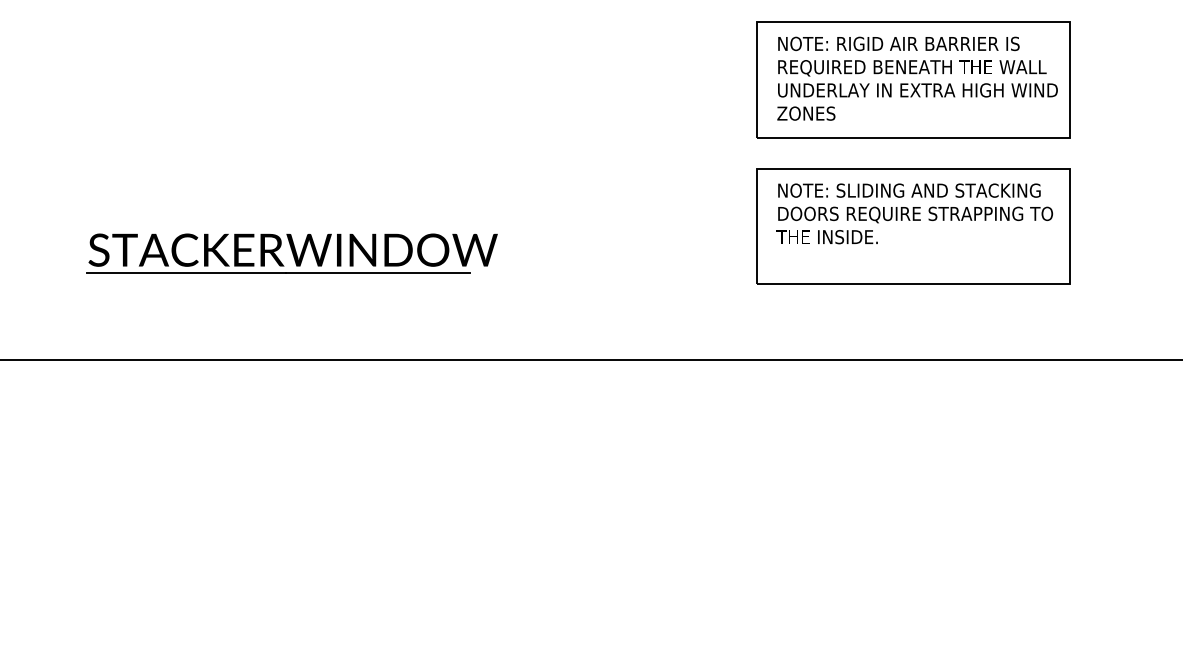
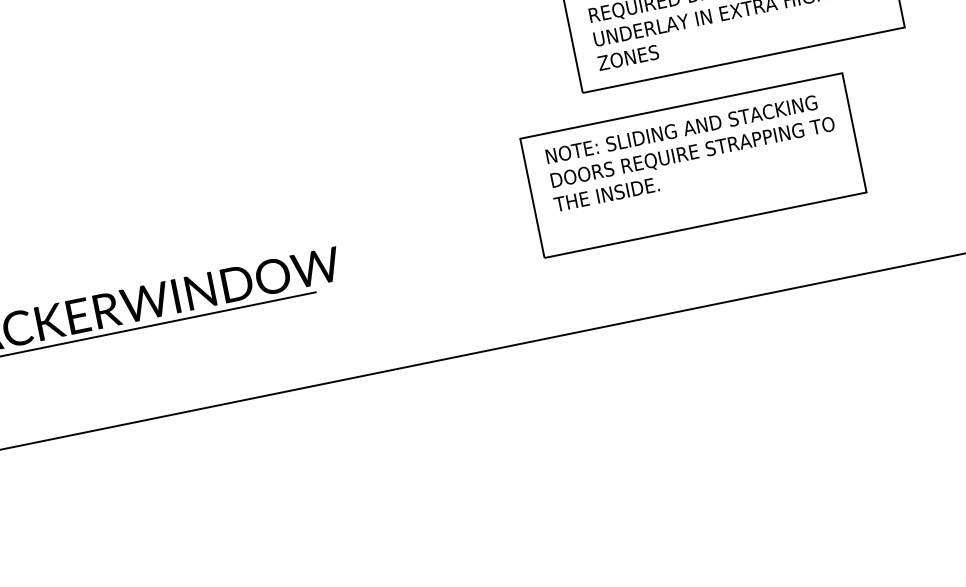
part: (913, 226) -> (693, 165), moved

